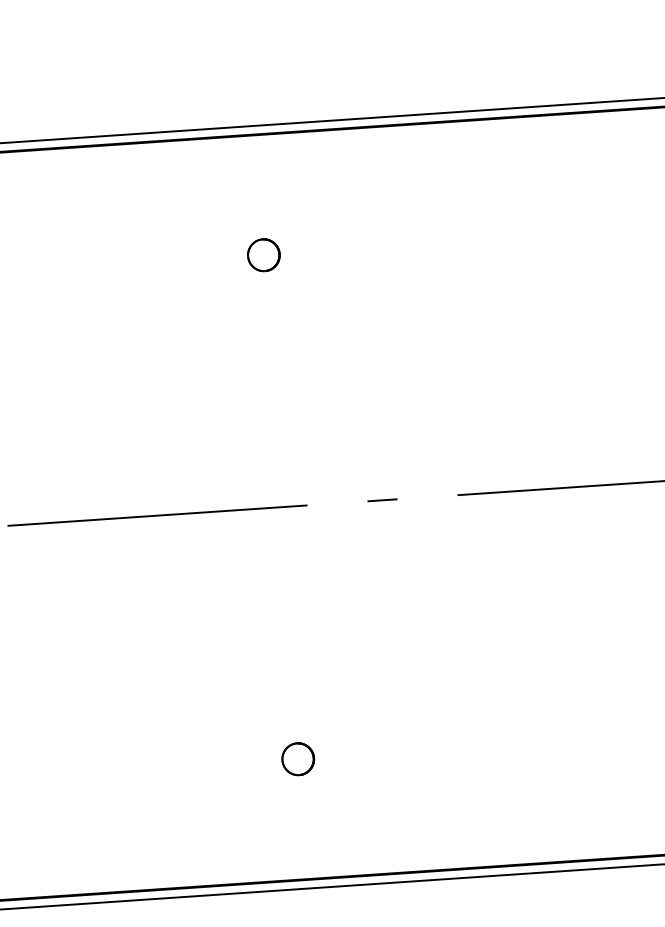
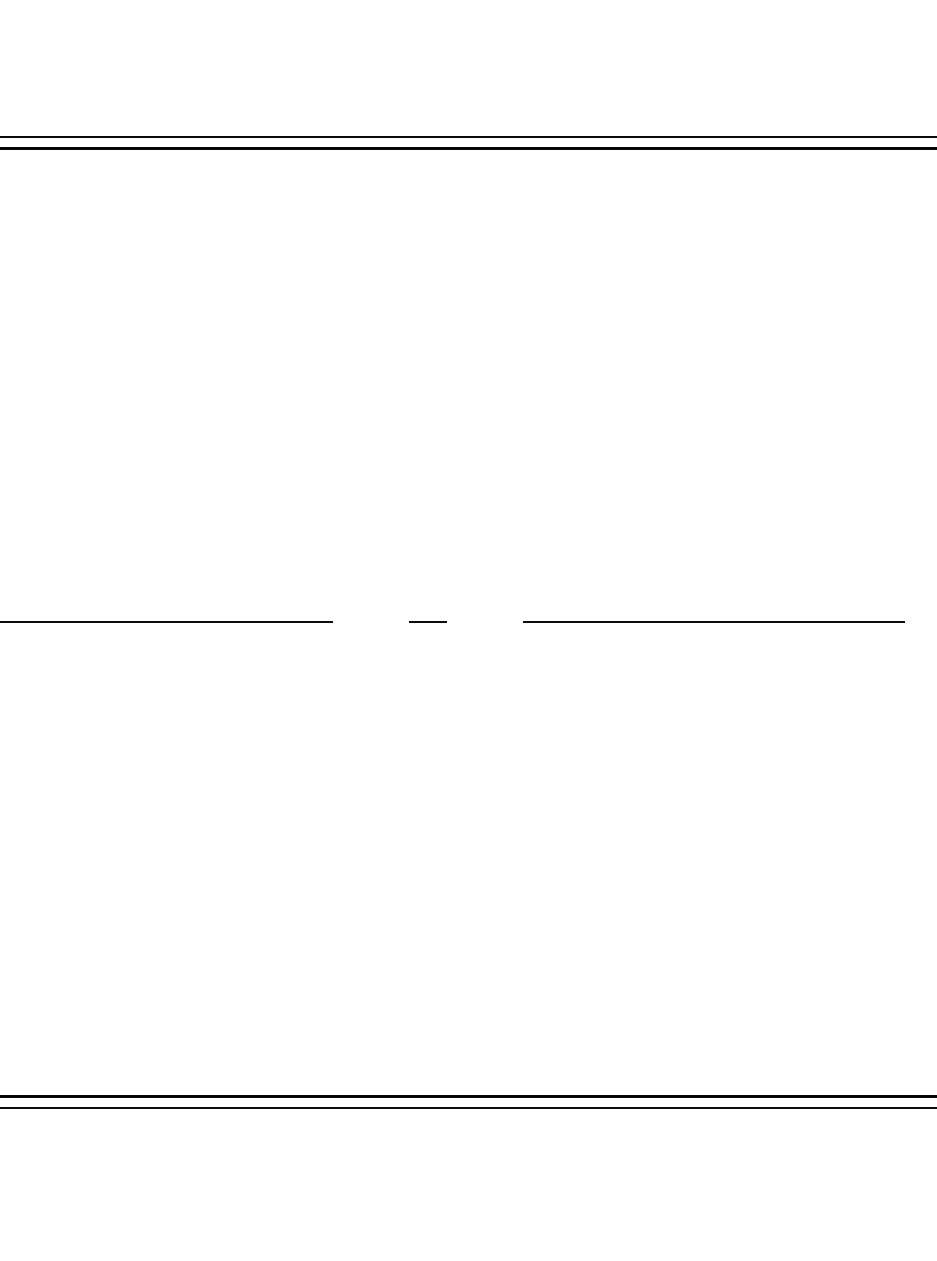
part: (263, 255) -> (298, 301), removed
part: (297, 759) -> (298, 943), removed

